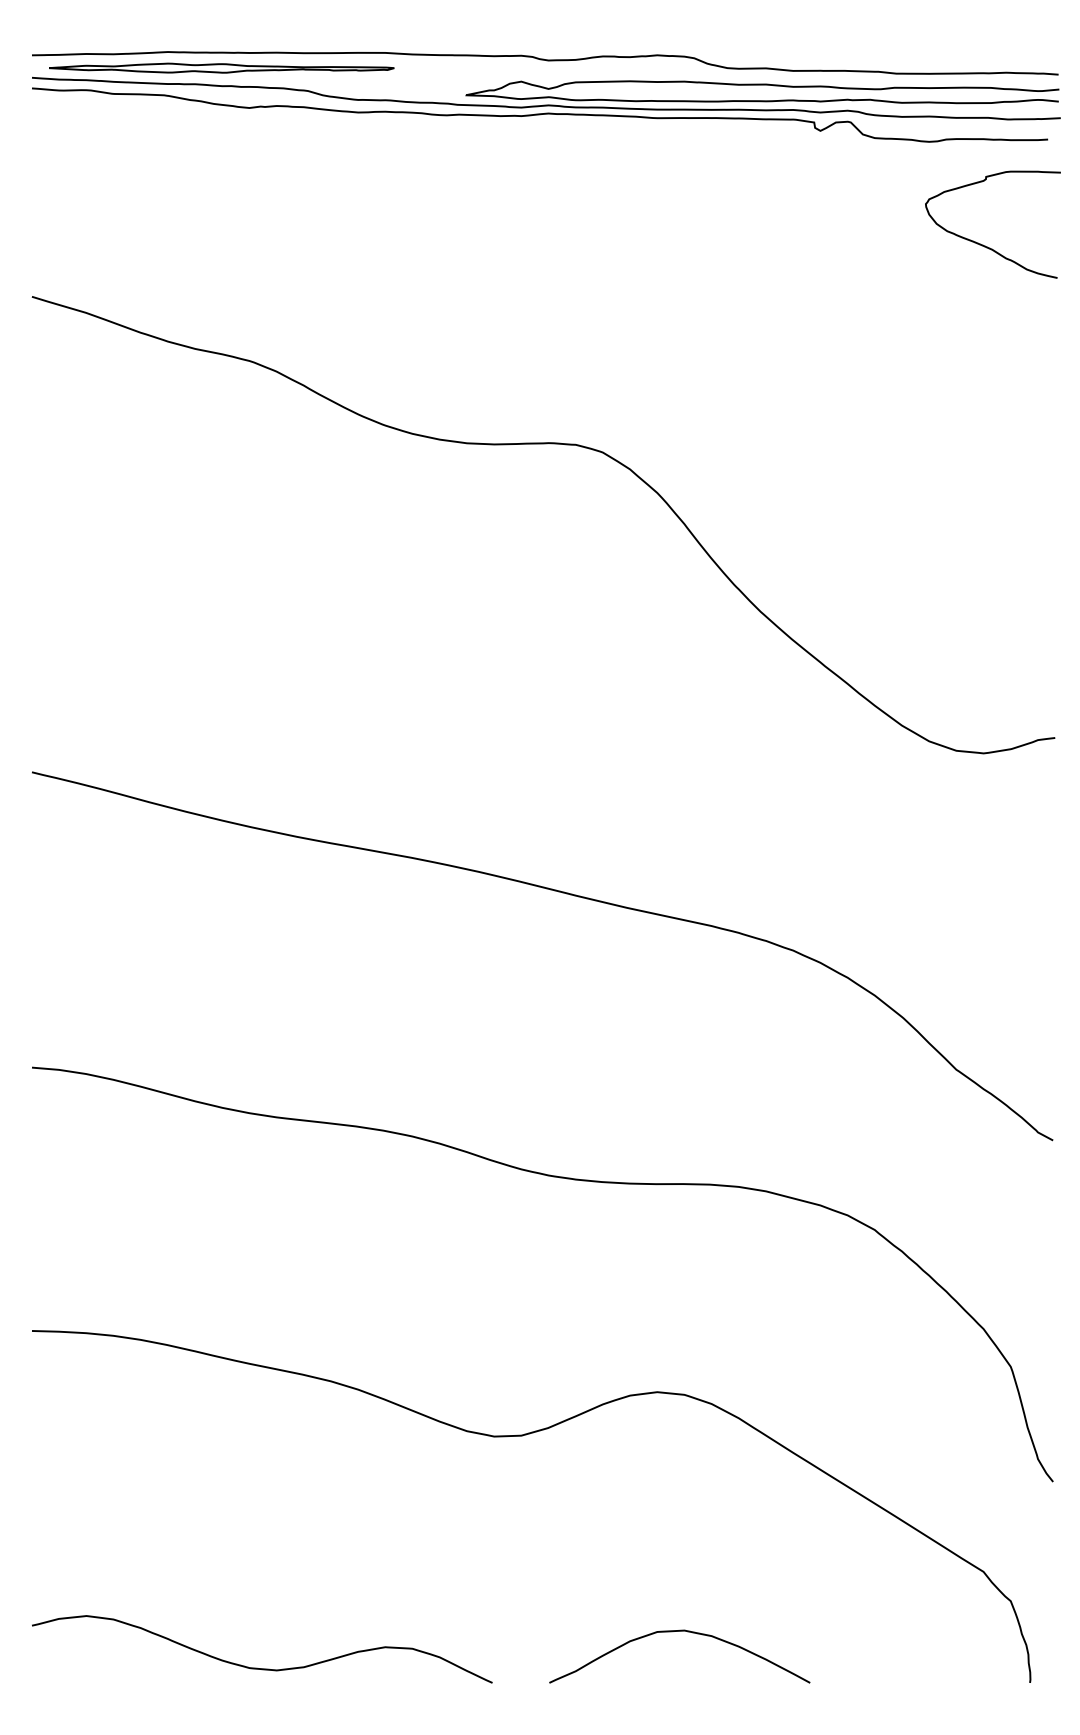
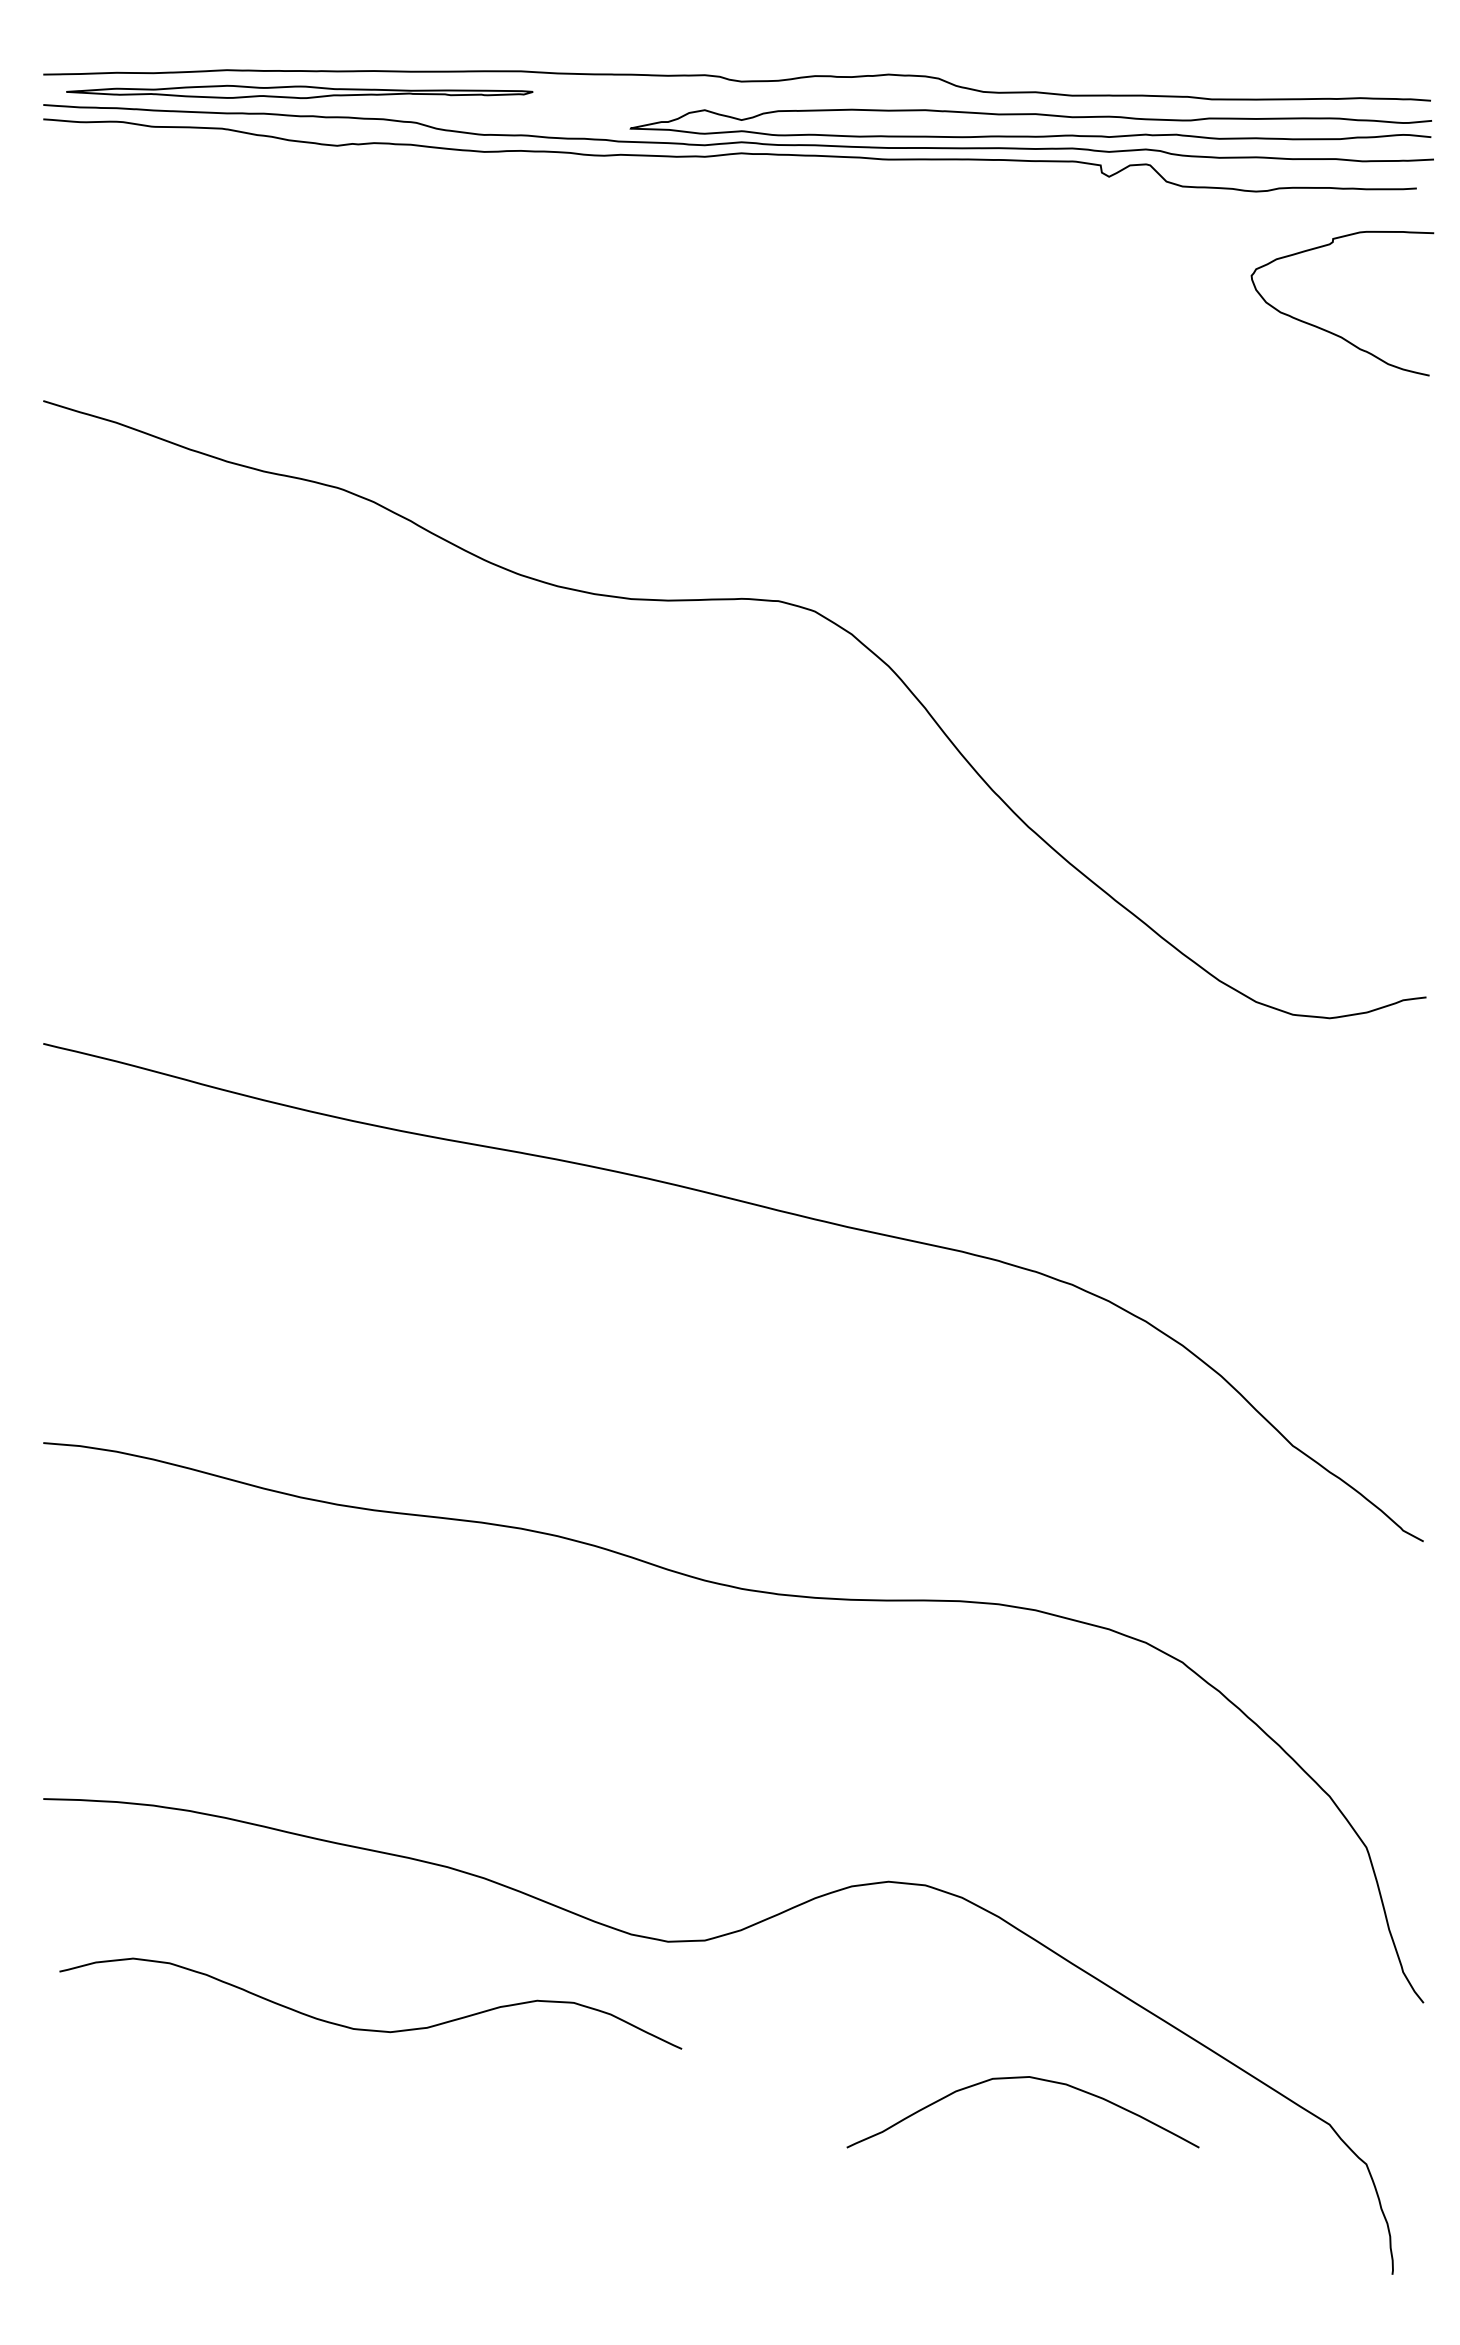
curve: (679, 1631) -> (1022, 2078), moved
curve: (257, 1667) -> (364, 2028), moved

